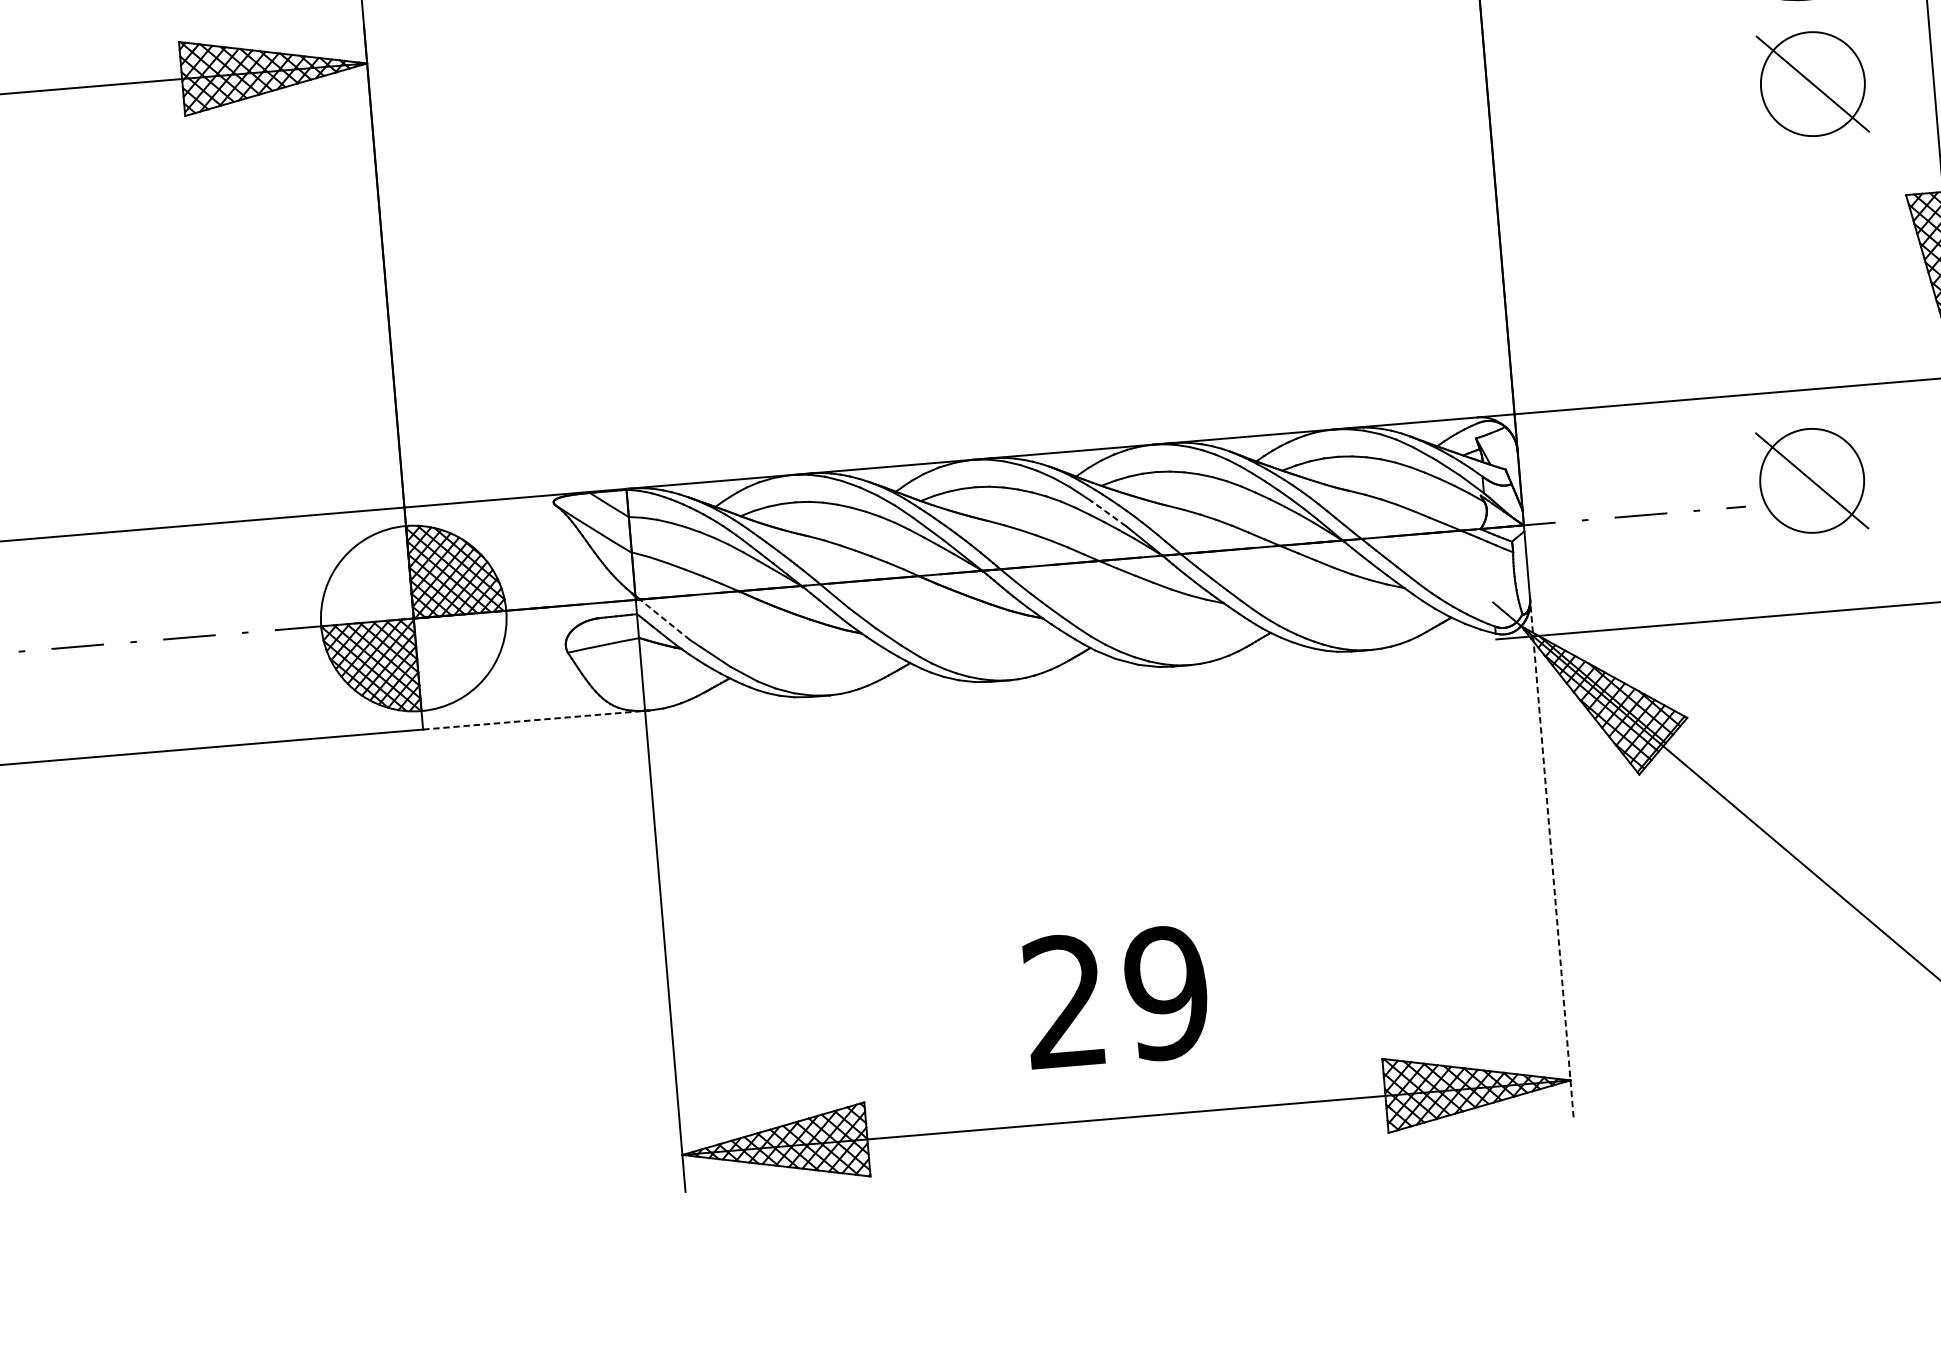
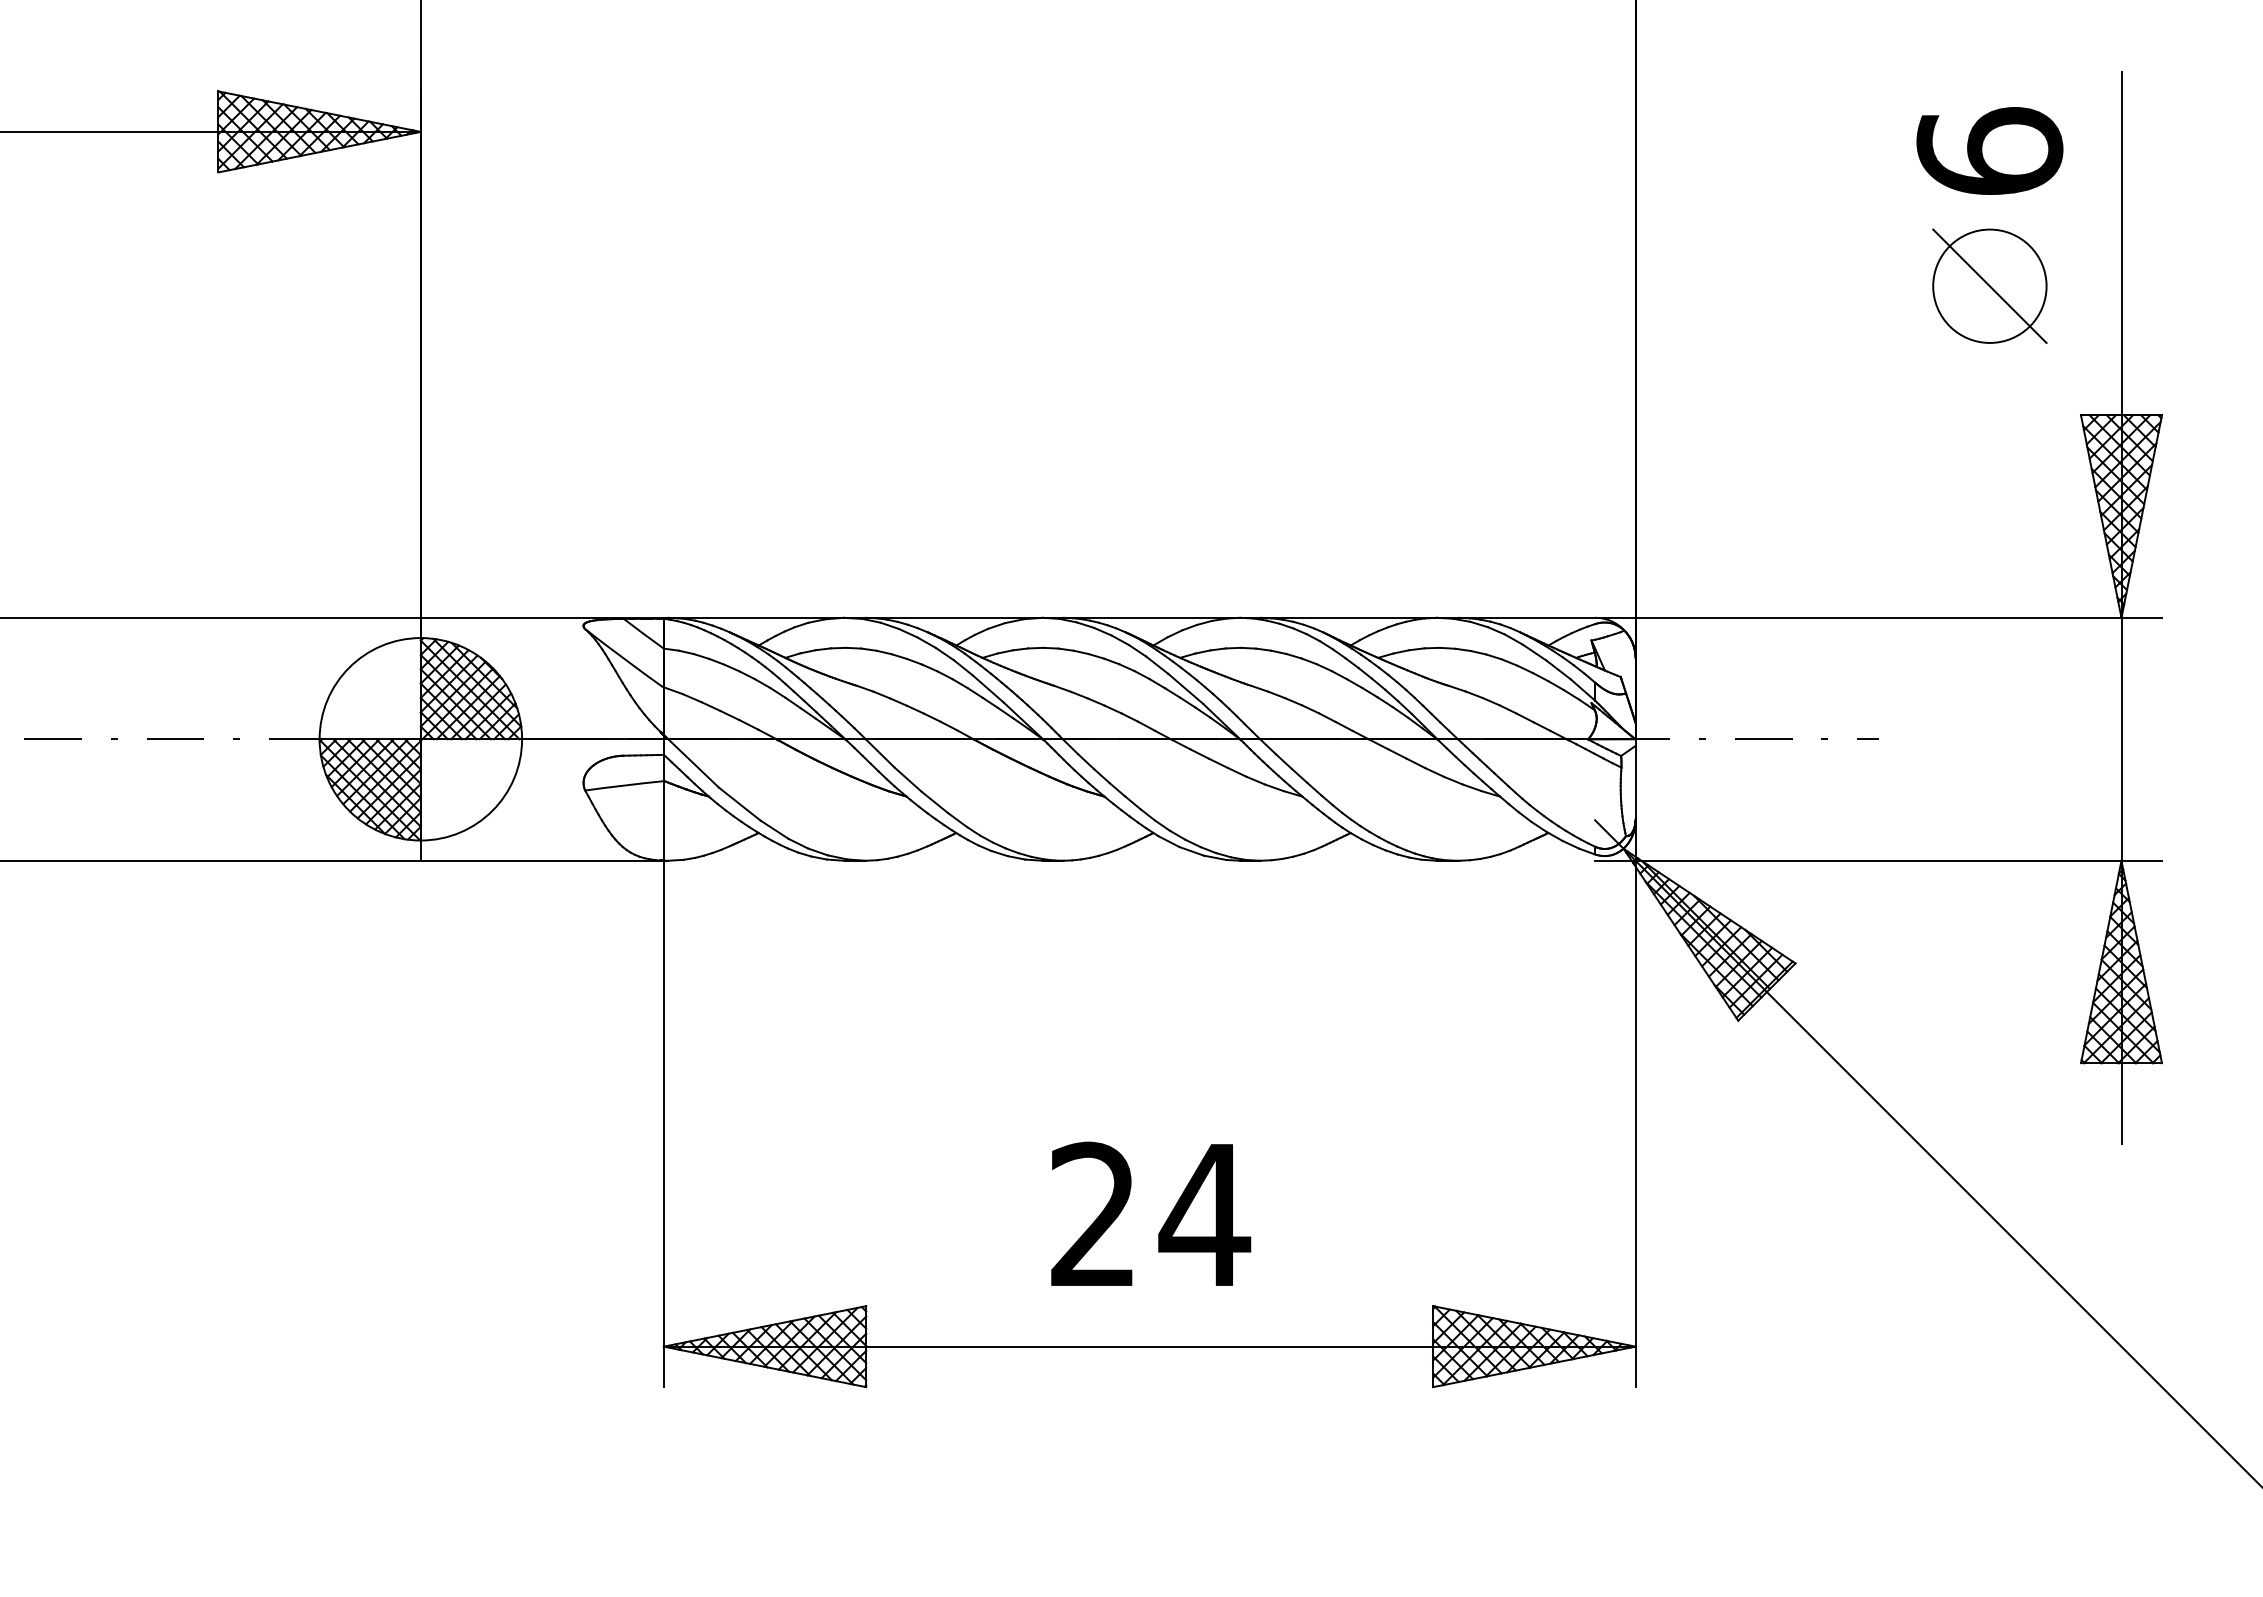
part: (1811, 481) -> (1952, 717), removed
line: (1108, 513) -> (1185, 688), dashed -> solid
line: (664, 619) -> (693, 763), dashed -> solid
line: (534, 719) -> (542, 860), dashed -> solid
line: (1551, 858) -> (1635, 1103), dashed -> solid
text: (1166, 992) -> (1204, 1214), 29 -> 24

